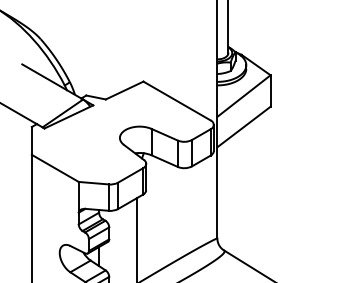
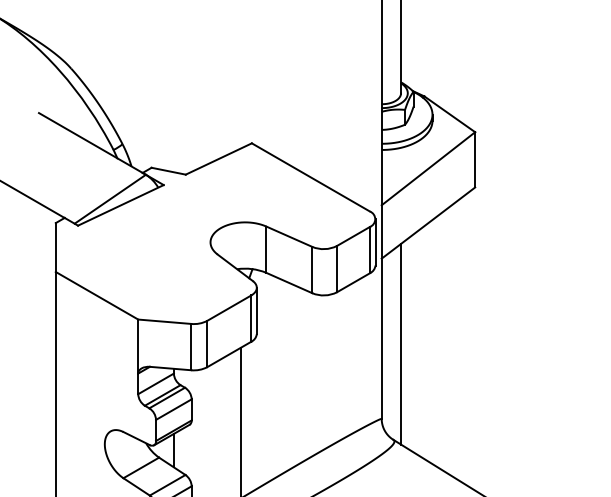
line: (228, 195) -> (401, 343), added

